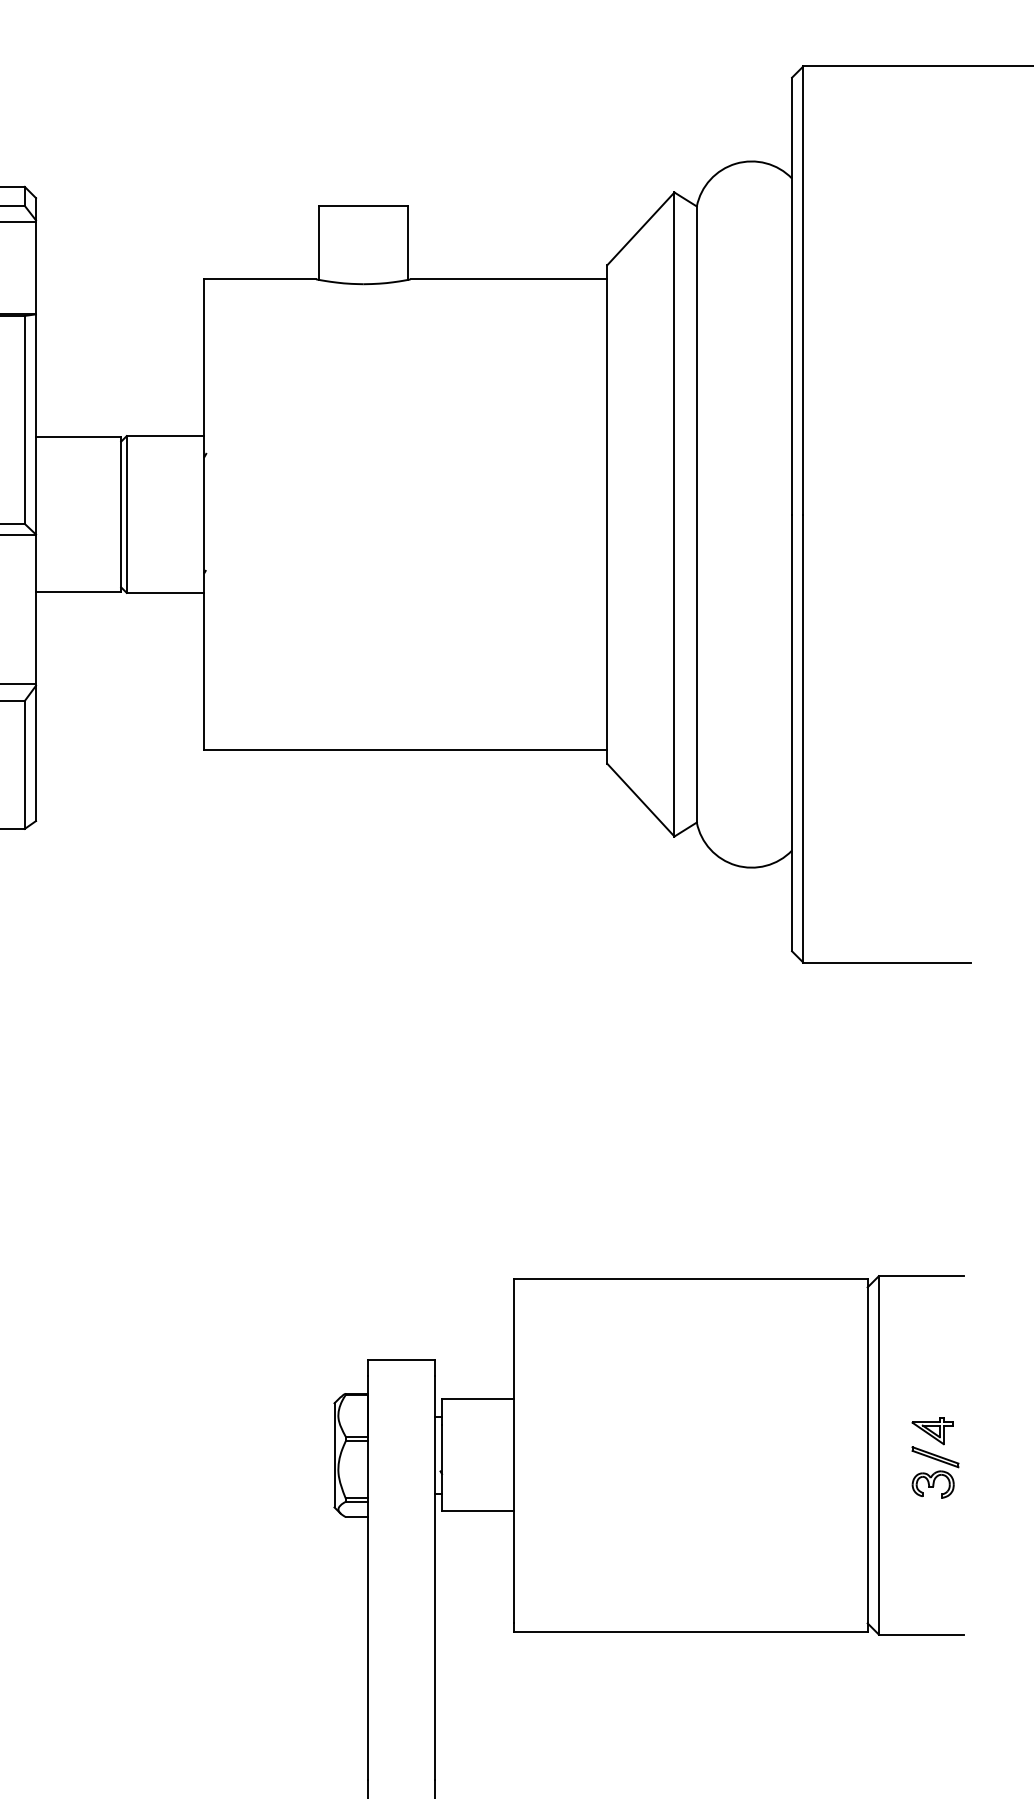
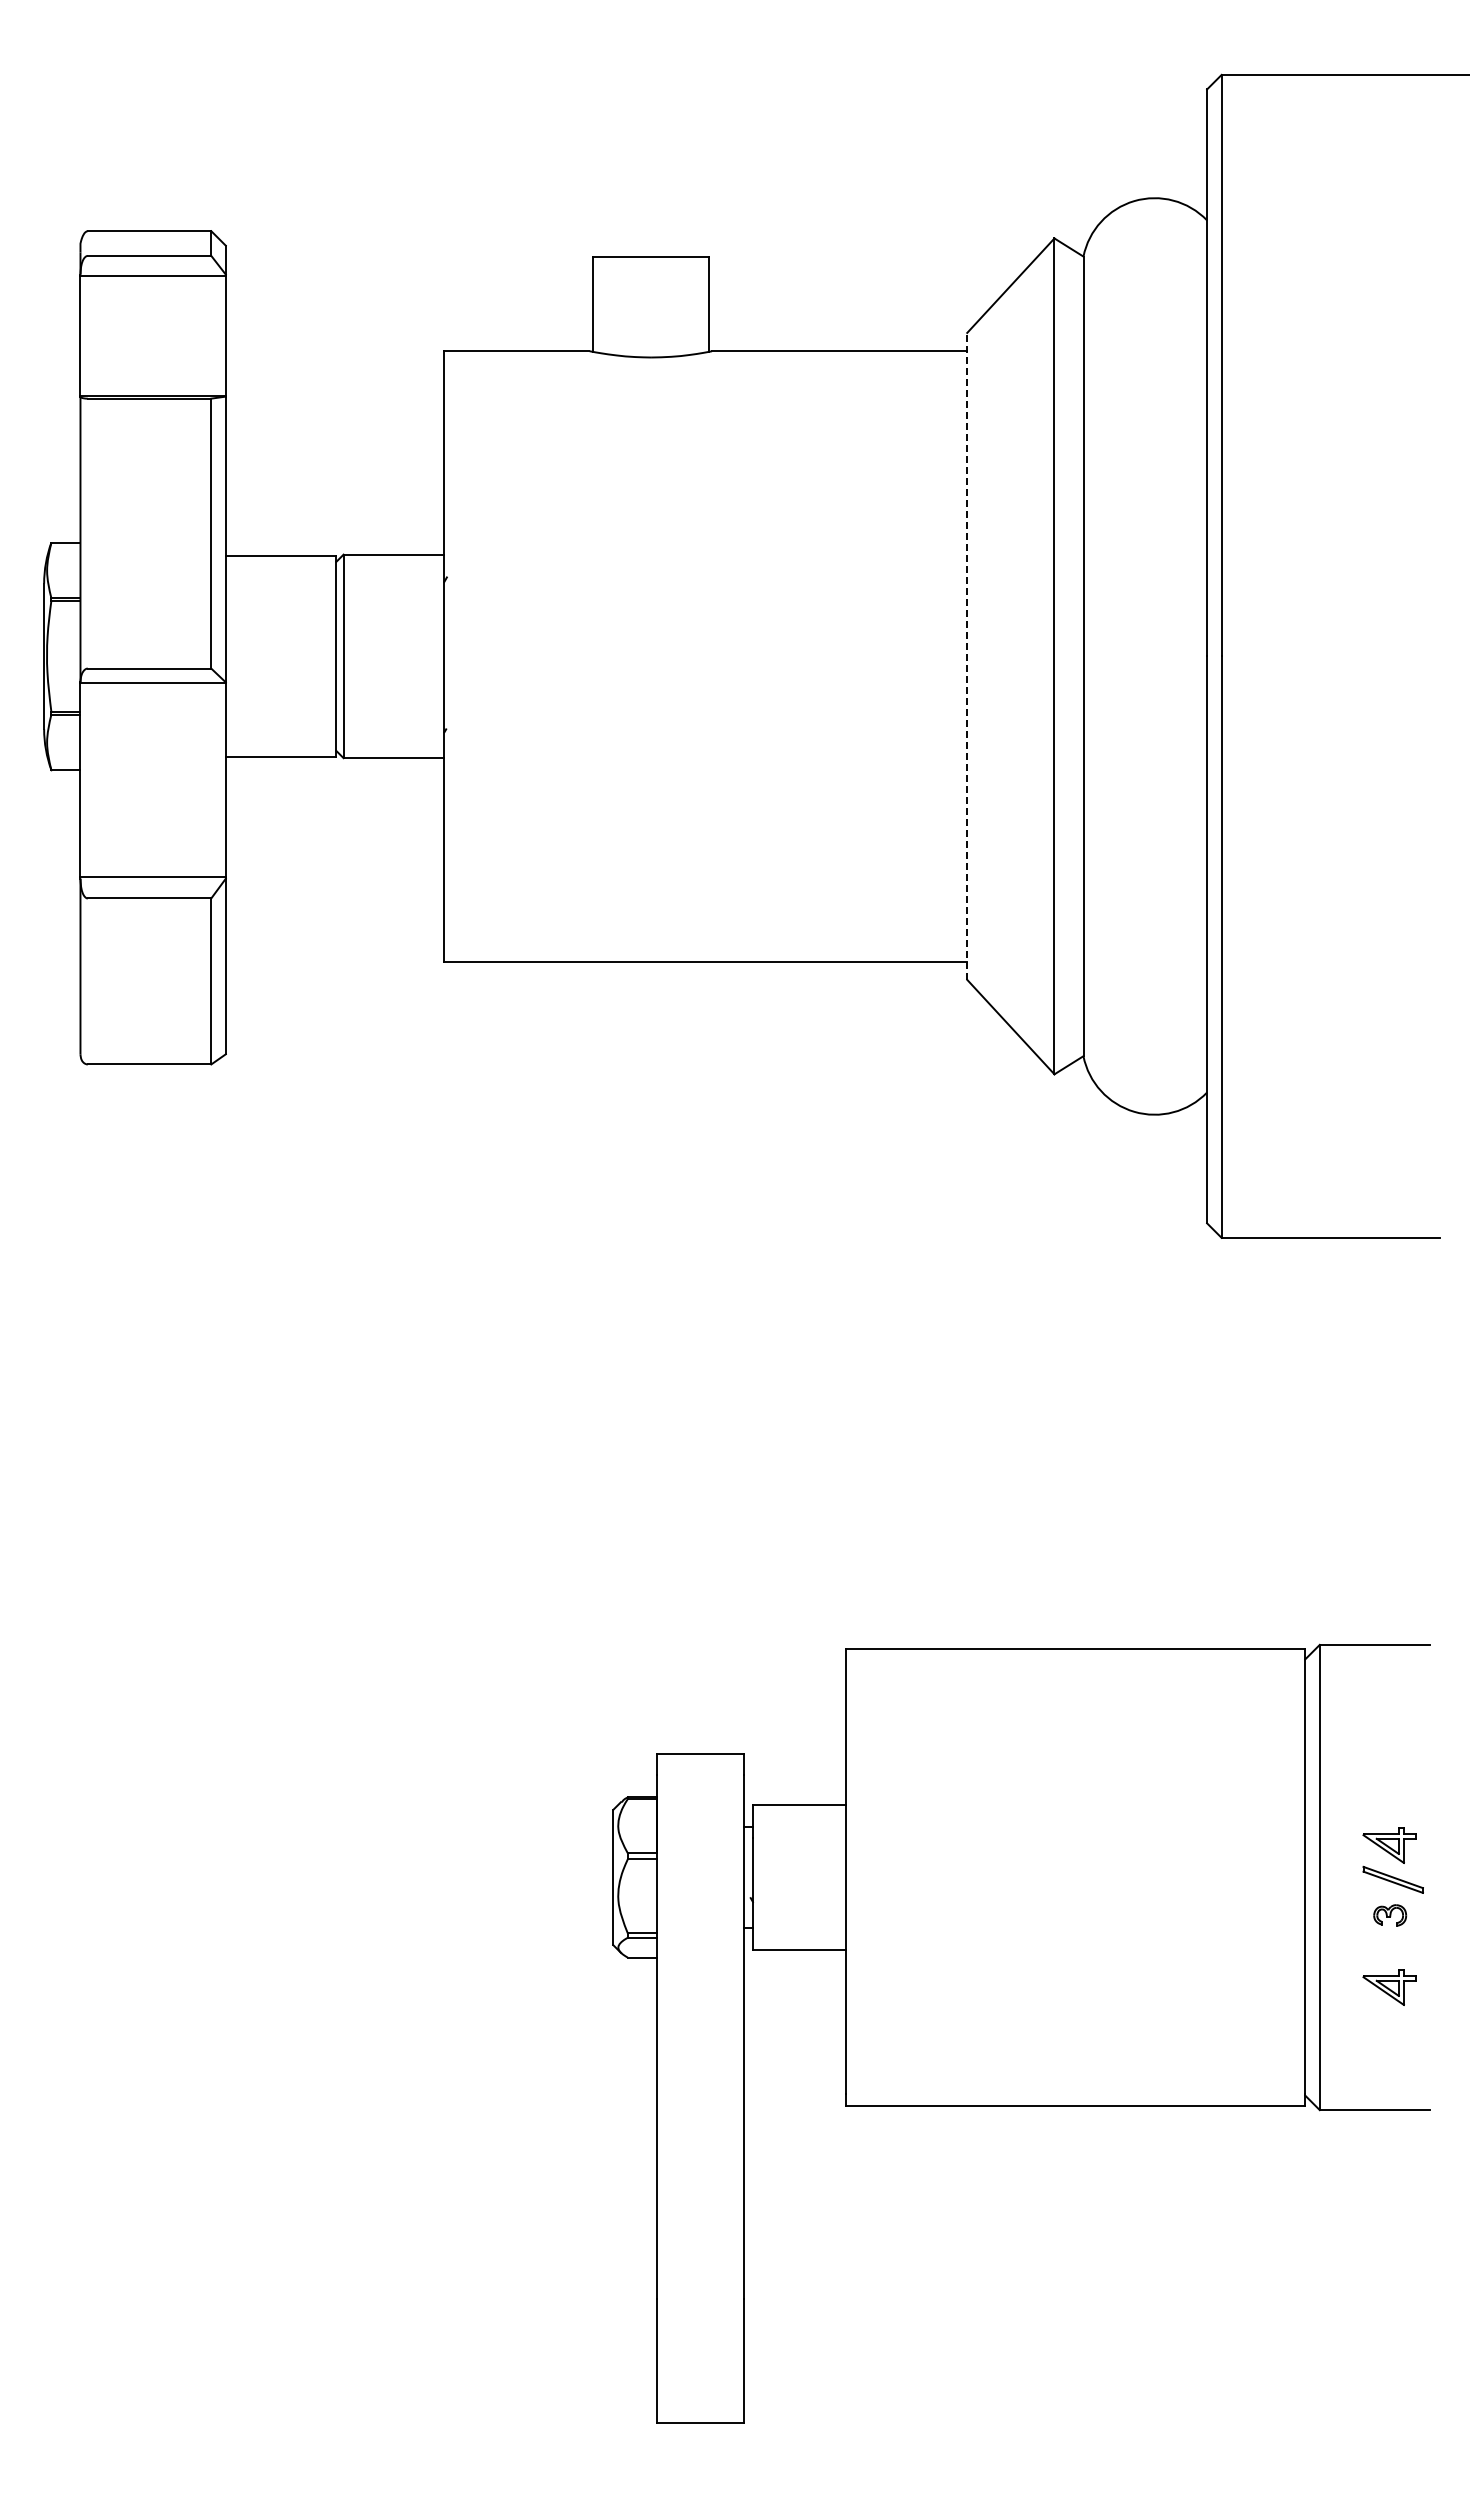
line: (607, 513) -> (967, 655), solid -> dashed
part: (932, 1484) -> (1389, 1915), size x0.6
part: (932, 1540) -> (1389, 1987), added

